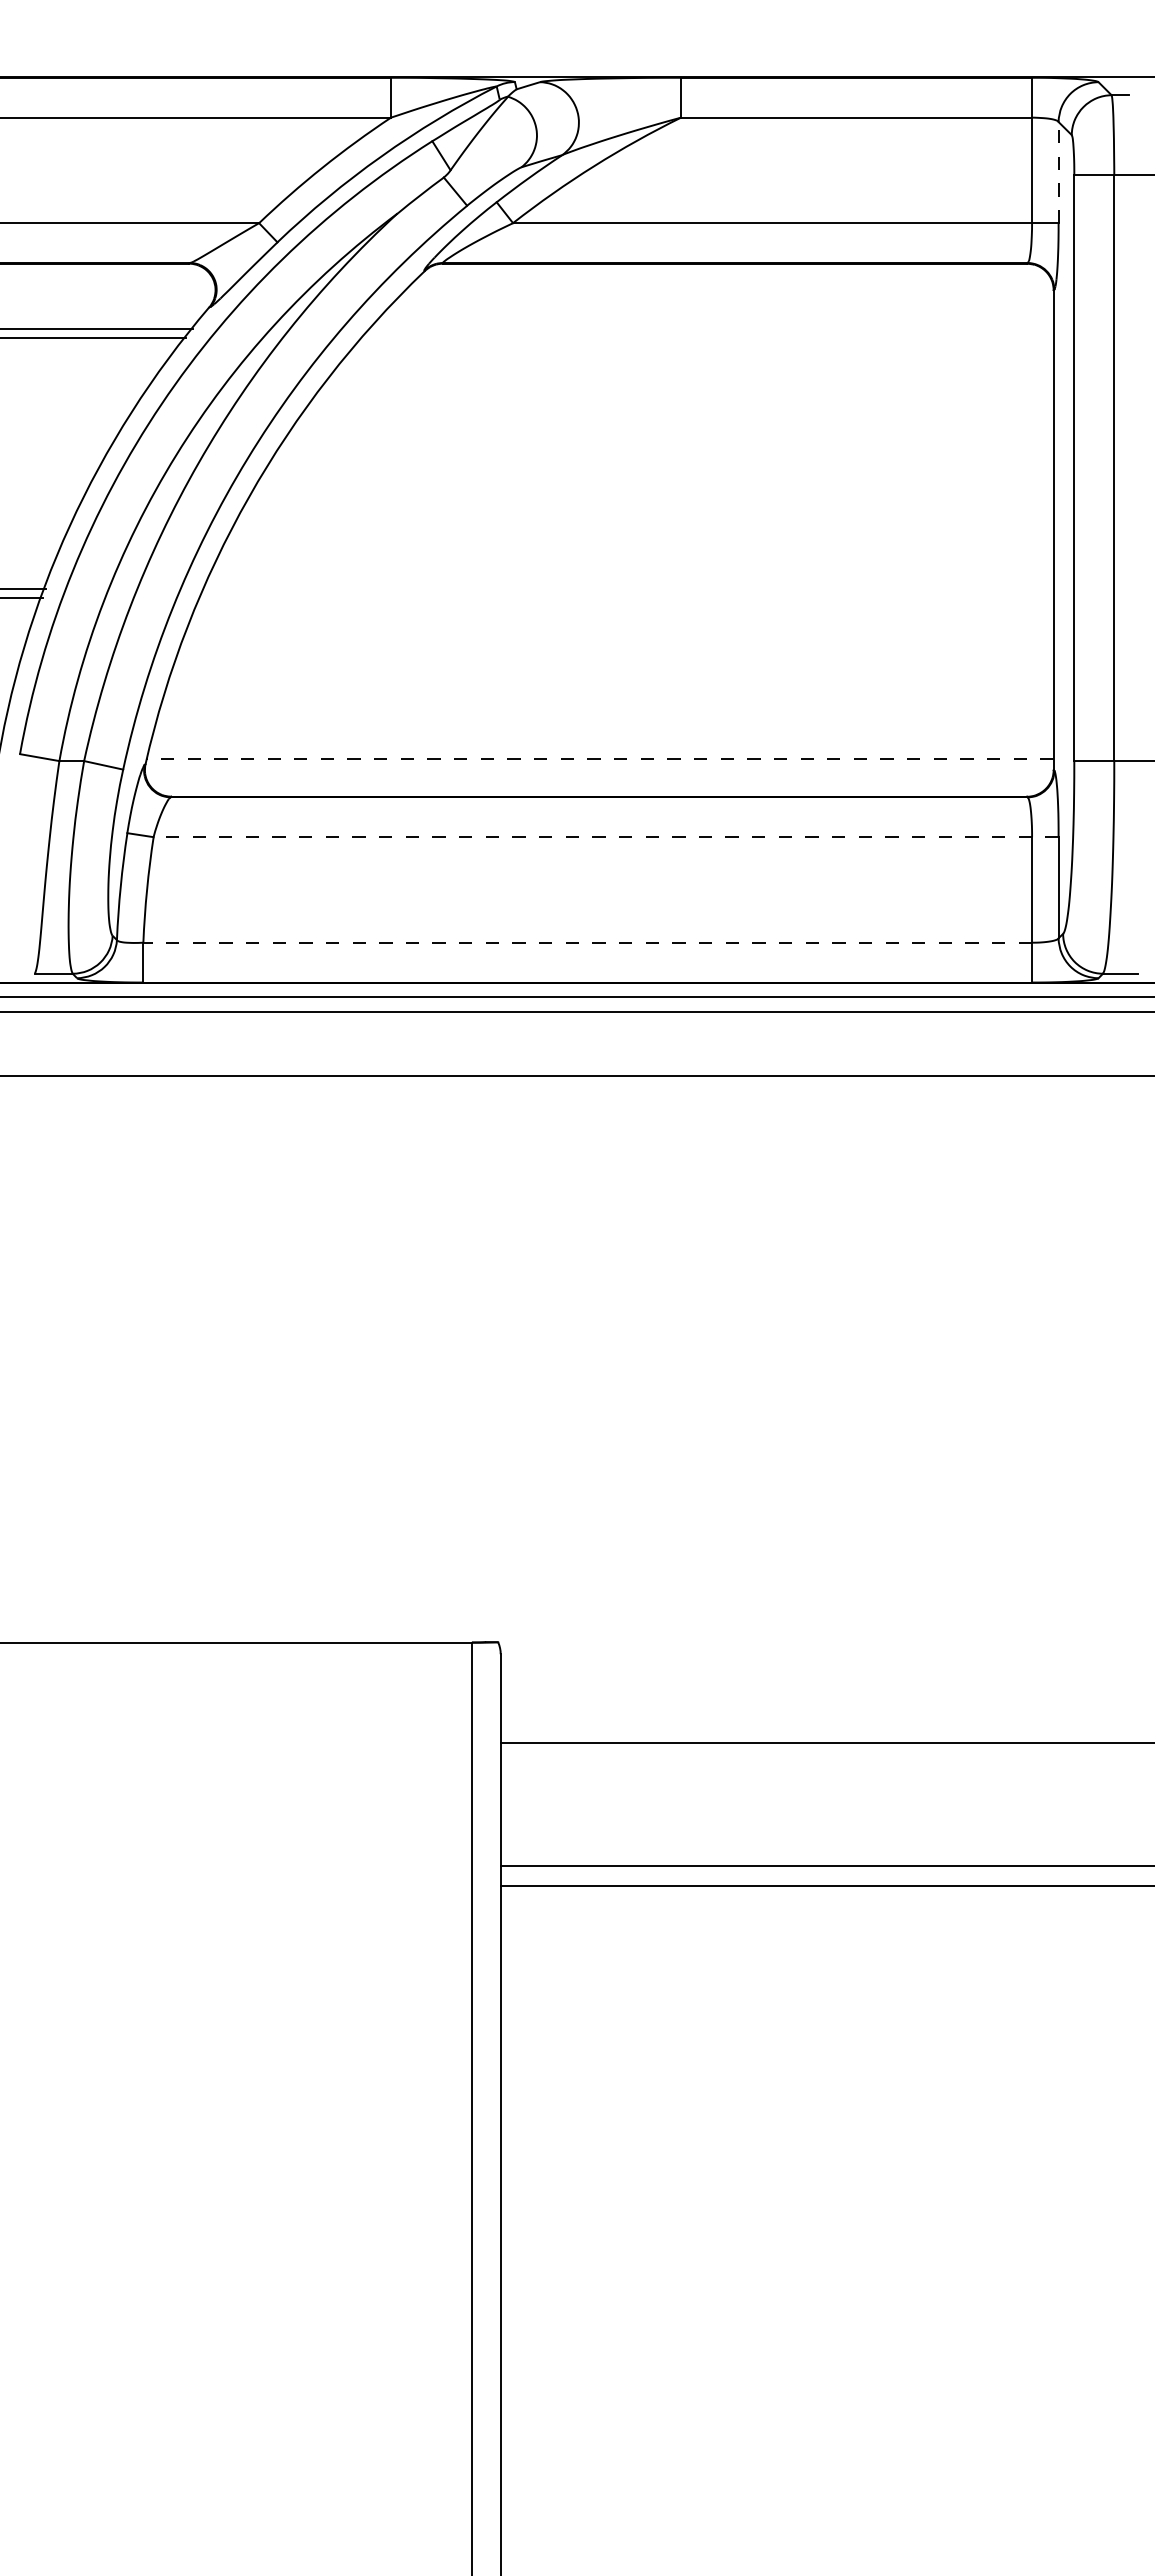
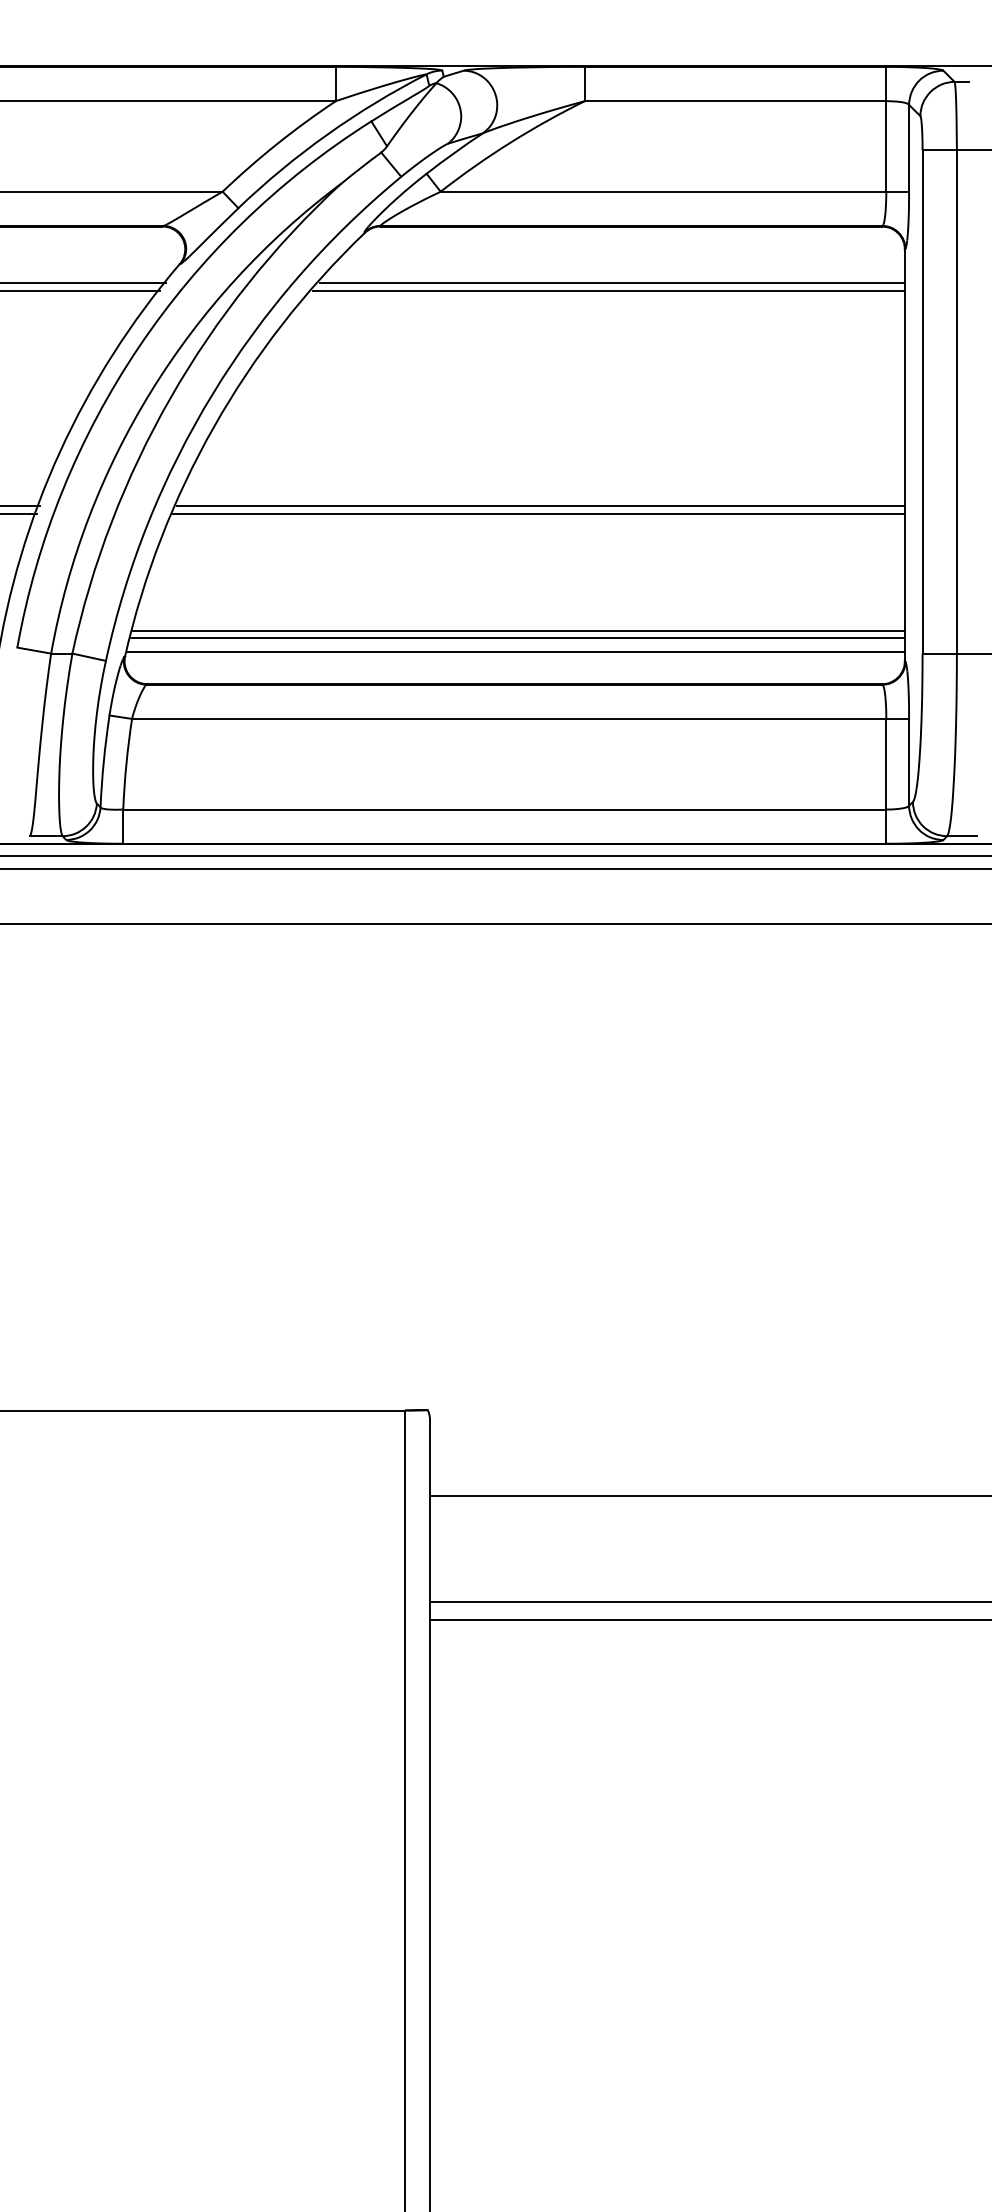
line: (1058, 172) -> (908, 148), dashed -> solid
line: (712, 328) -> (611, 282), added
line: (708, 338) -> (608, 290), added
line: (629, 588) -> (540, 505), added
line: (627, 598) -> (538, 513), added
line: (603, 734) -> (518, 630), added
line: (602, 743) -> (517, 638), added
line: (599, 758) -> (514, 651), dashed -> solid
line: (605, 837) -> (520, 719), dashed -> solid
line: (587, 942) -> (504, 809), dashed -> solid

